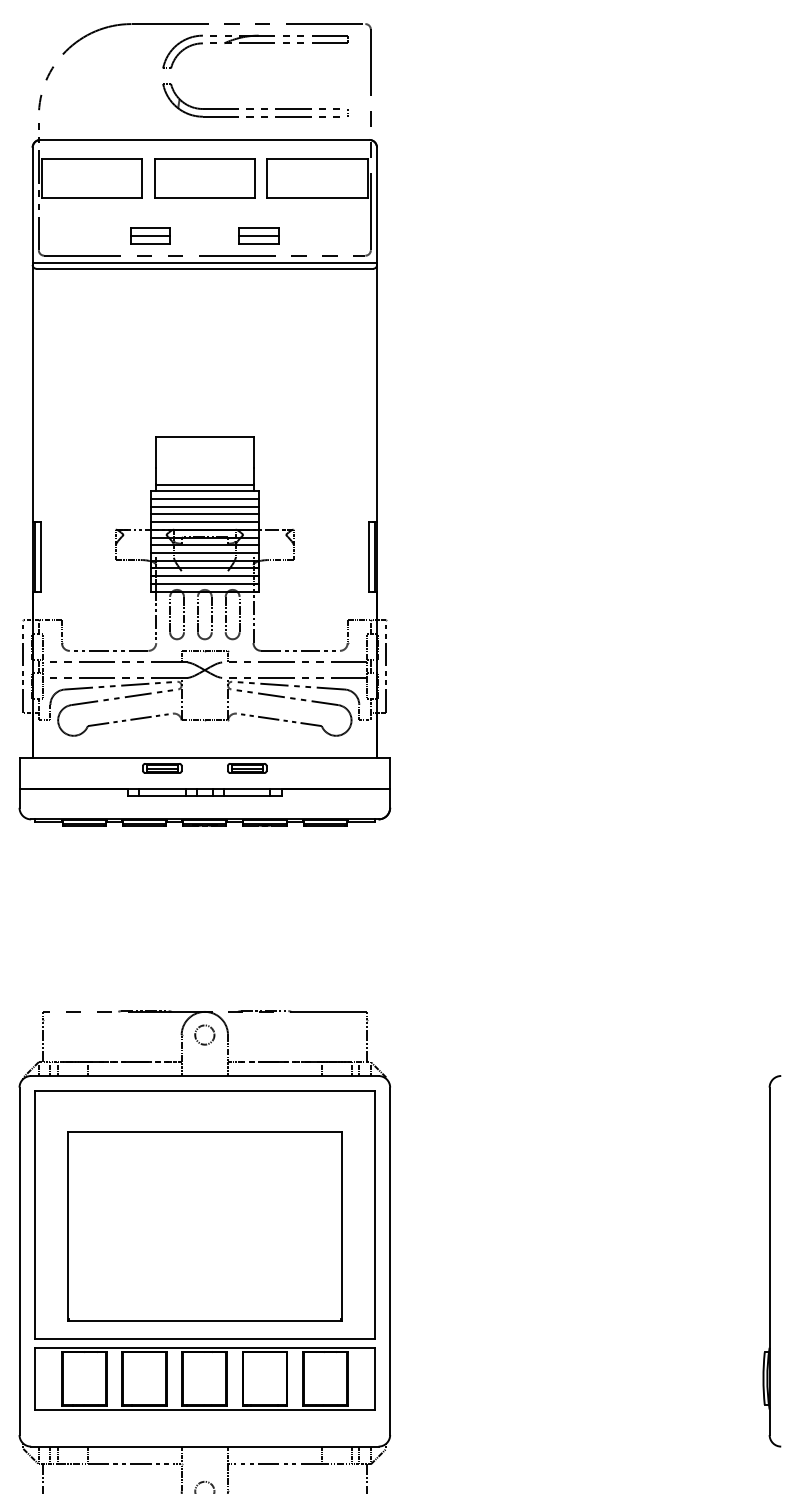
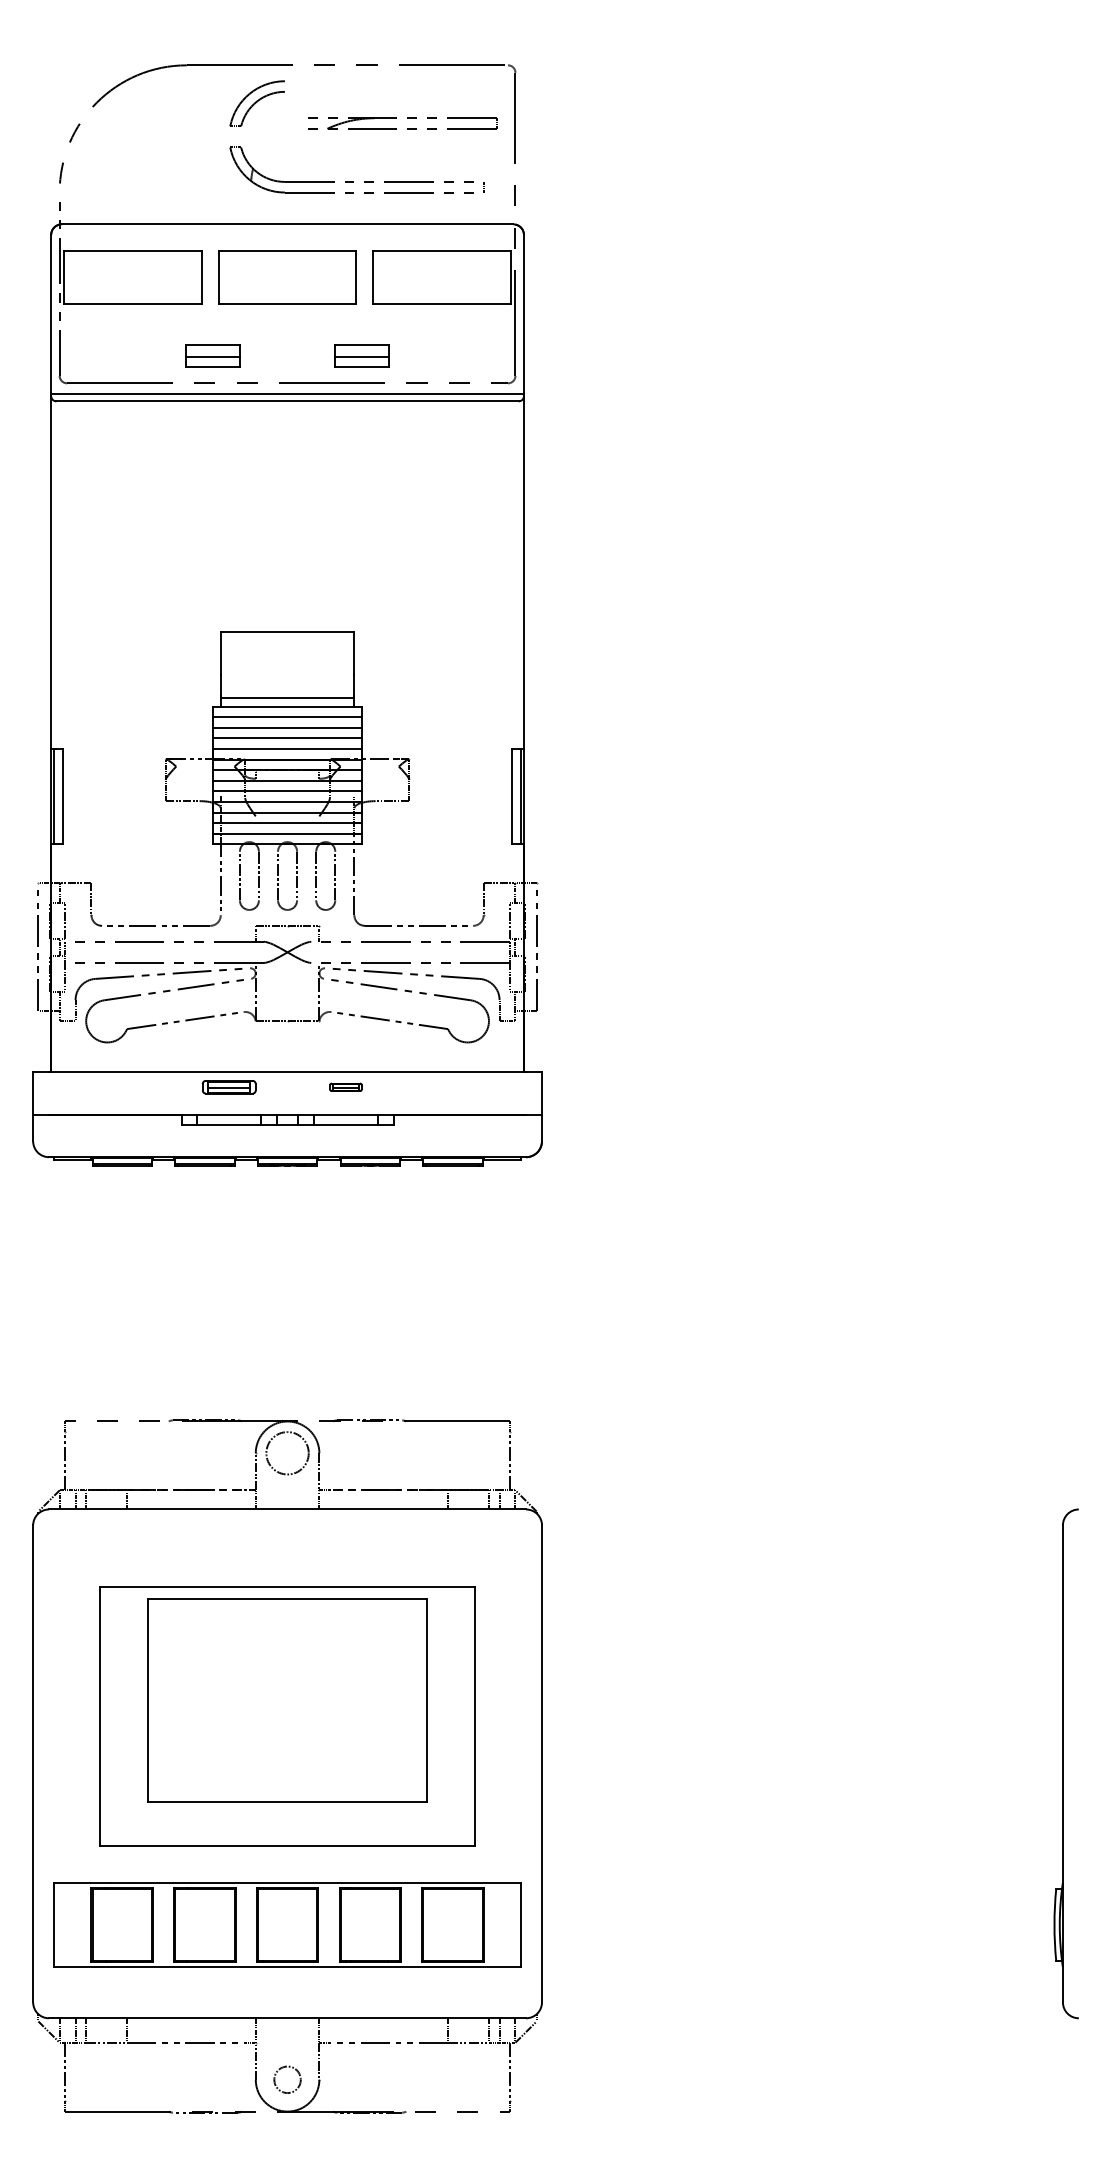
part: (282, 35) -> (407, 118), moved
part: (247, 768) -> (345, 1087), size x0.6
circle: (204, 1035) -> (287, 1453), size x1.6
part: (204, 1215) -> (287, 1700), size x0.6

